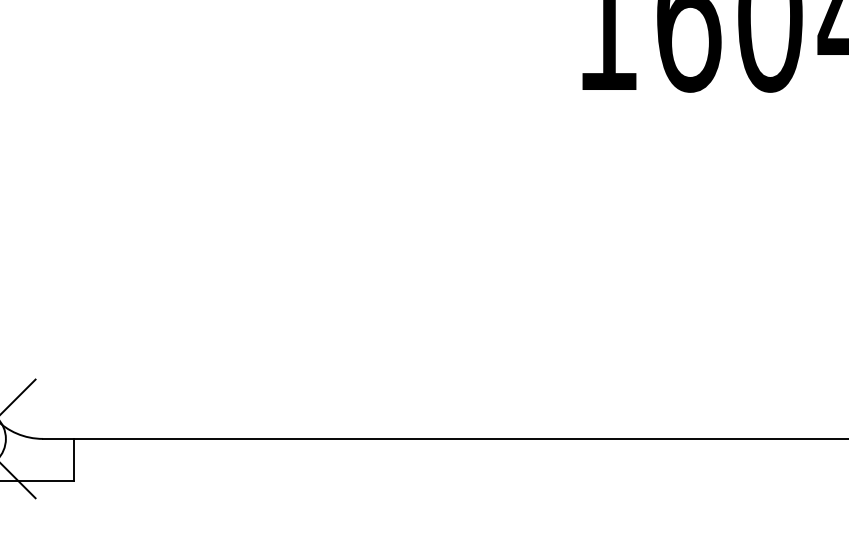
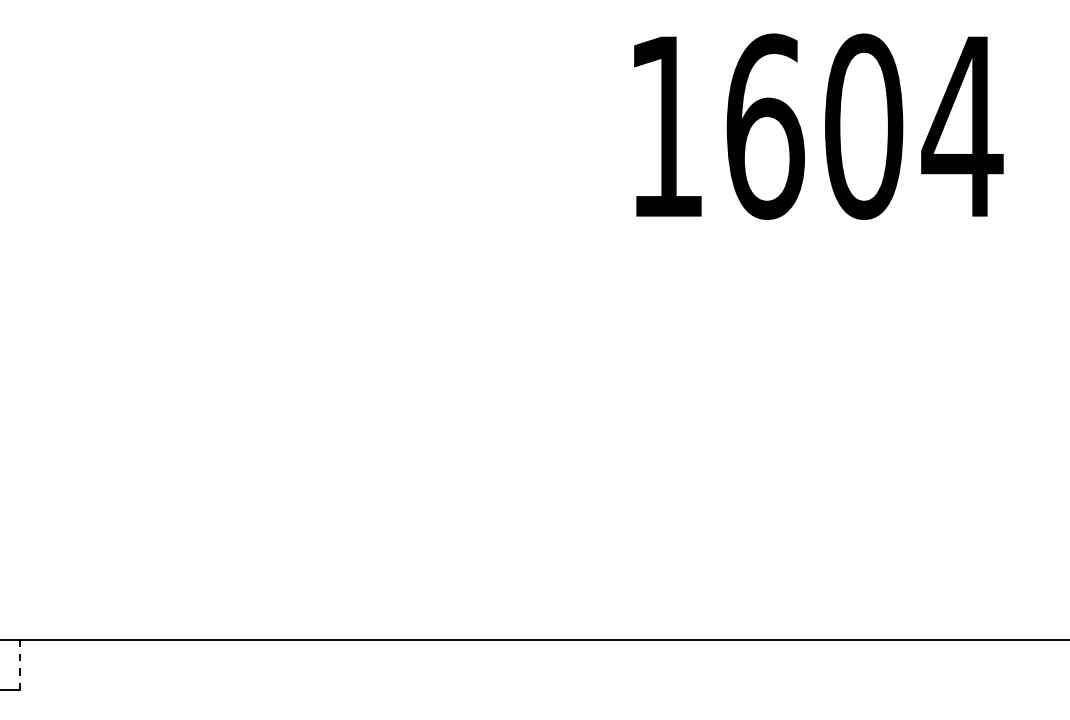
line: (73, 460) -> (19, 665), solid -> dashed

